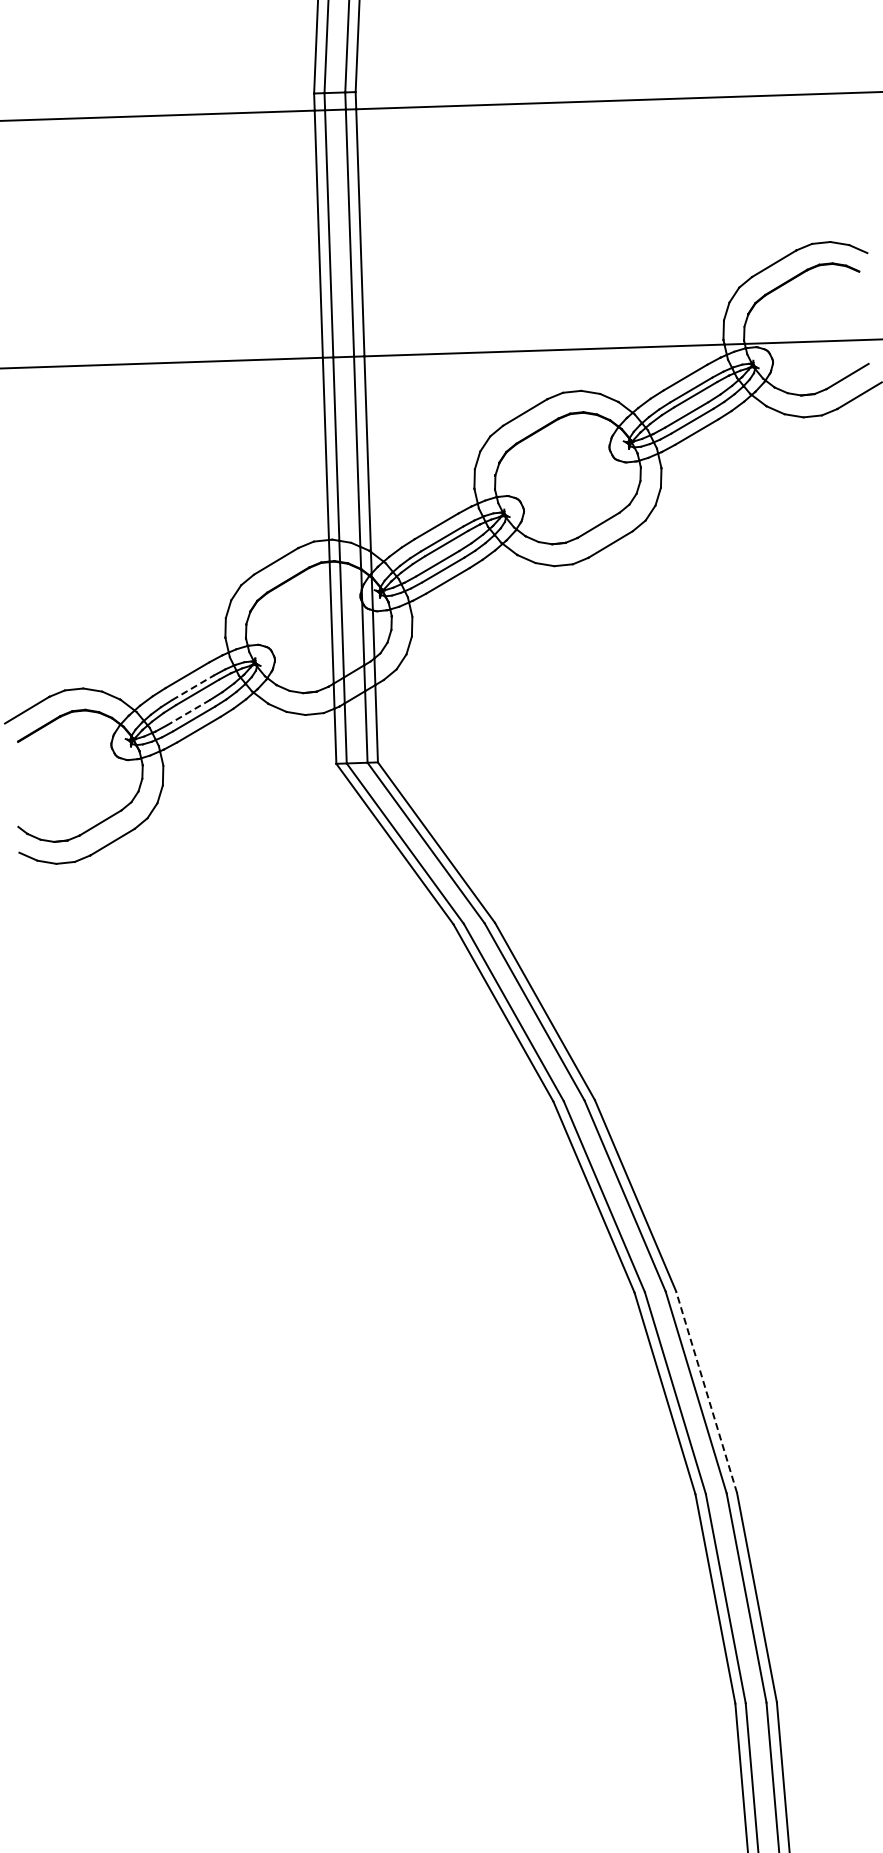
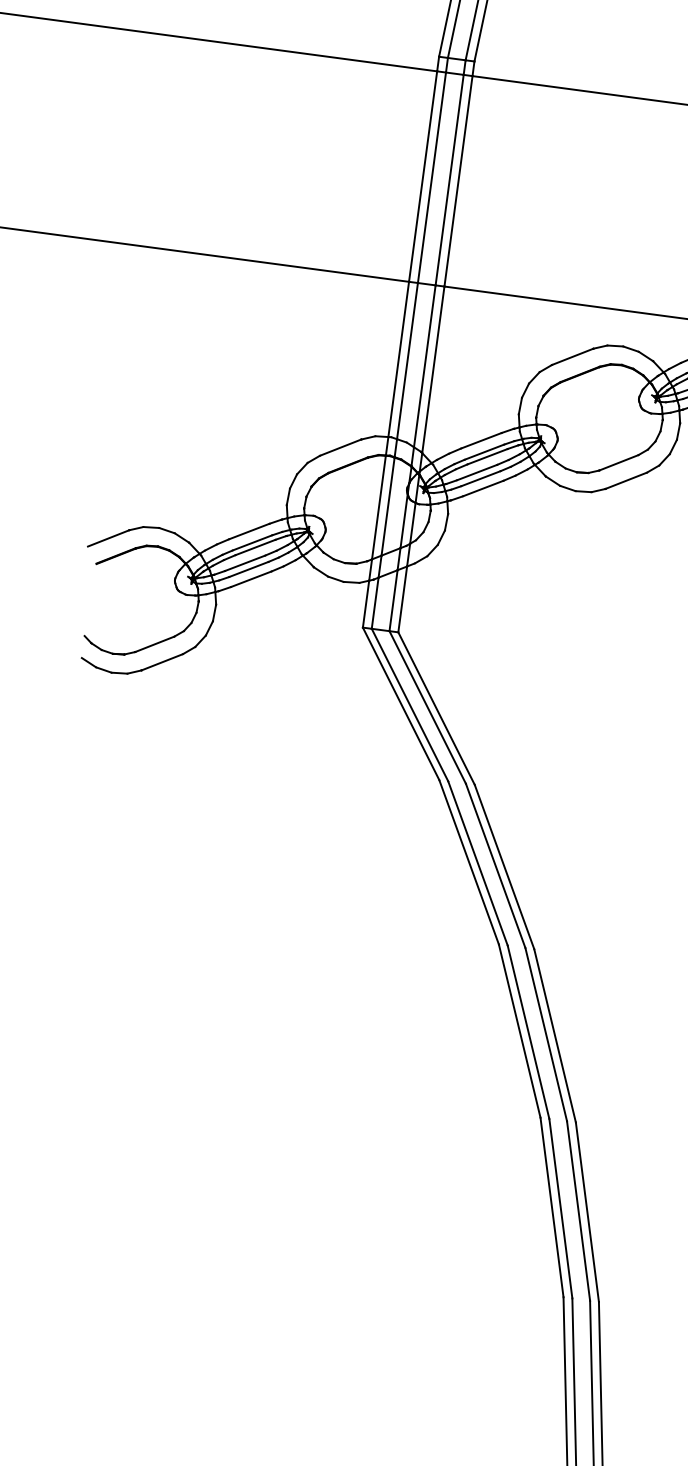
line: (193, 687) -> (252, 542), dashed -> solid
line: (188, 712) -> (244, 563), dashed -> solid
line: (706, 1391) -> (587, 1211), dashed -> solid

